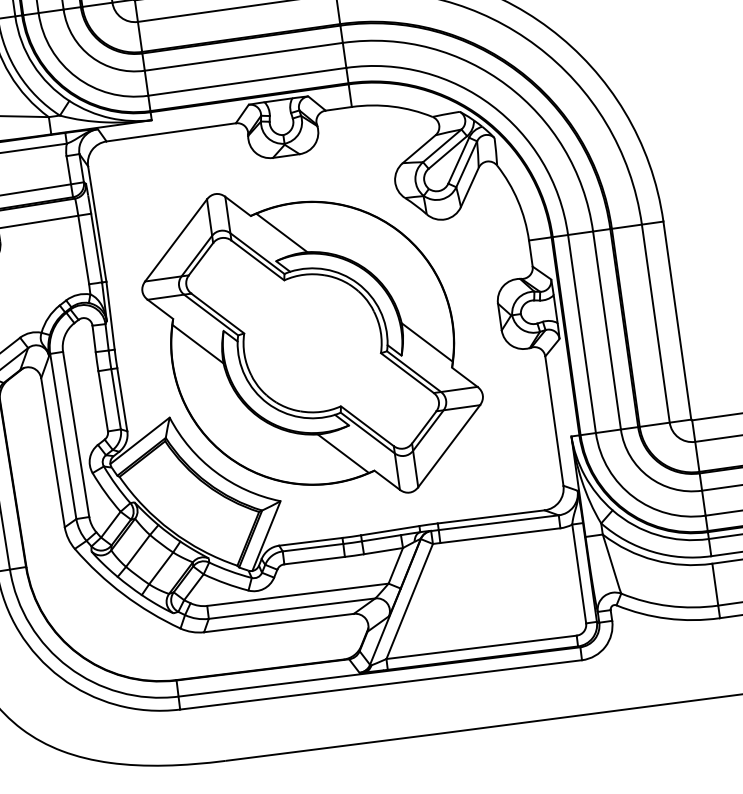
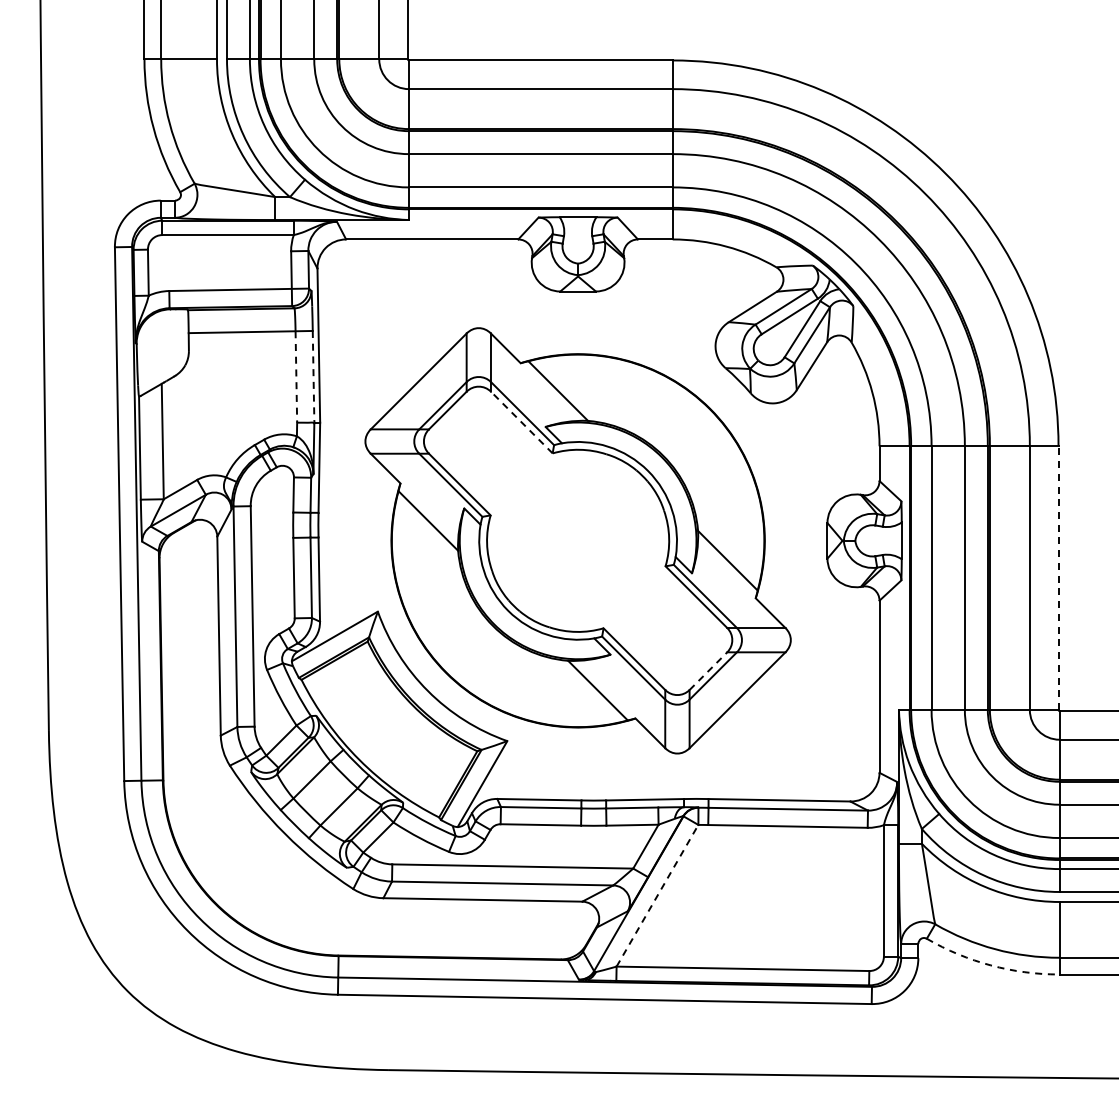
line: (96, 248) -> (313, 377), solid -> dashed
line: (83, 249) -> (296, 376), solid -> dashed
line: (257, 260) -> (521, 422), solid -> dashed
line: (677, 320) -> (1058, 578), solid -> dashed
line: (424, 427) -> (708, 671), solid -> dashed
line: (409, 601) -> (657, 895), solid -> dashed
arc: (667, 618) -> (990, 965), solid -> dashed

